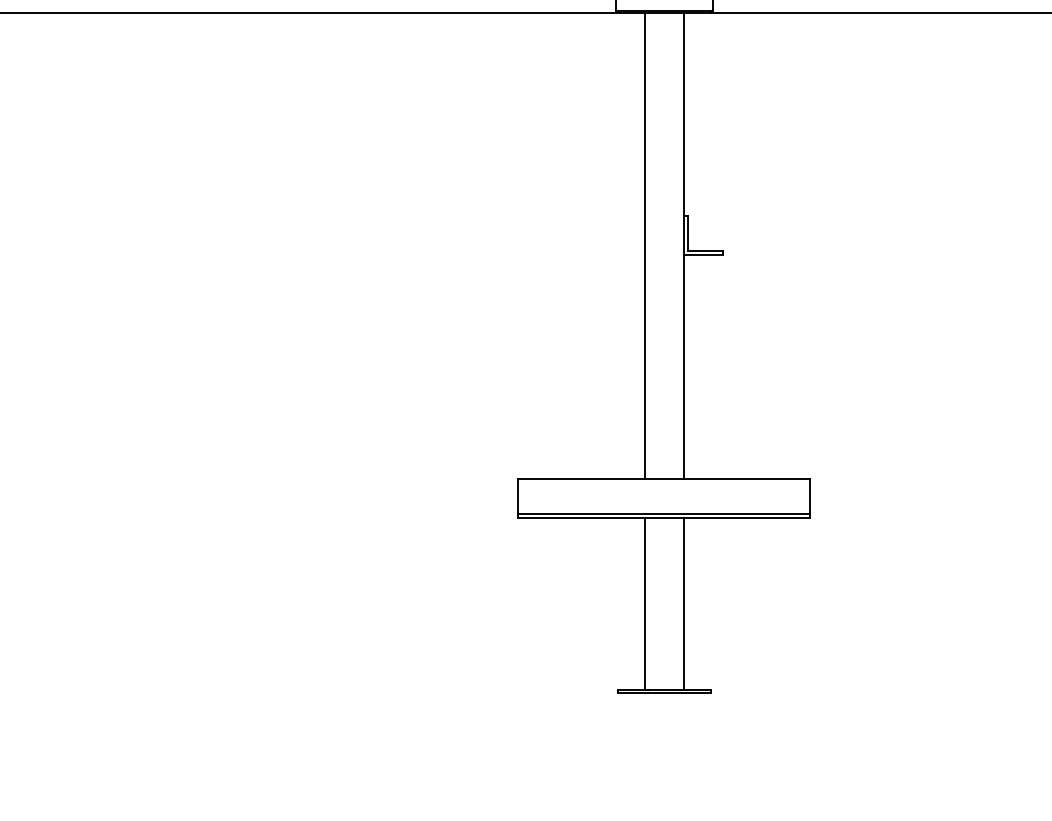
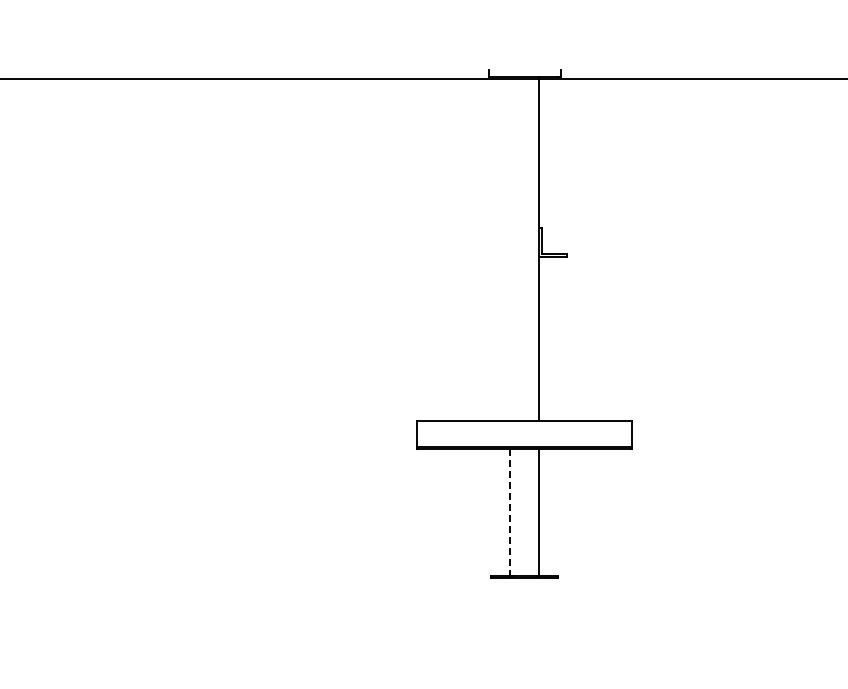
line: (645, 244) -> (510, 248), removed
line: (645, 605) -> (510, 513), solid -> dashed

